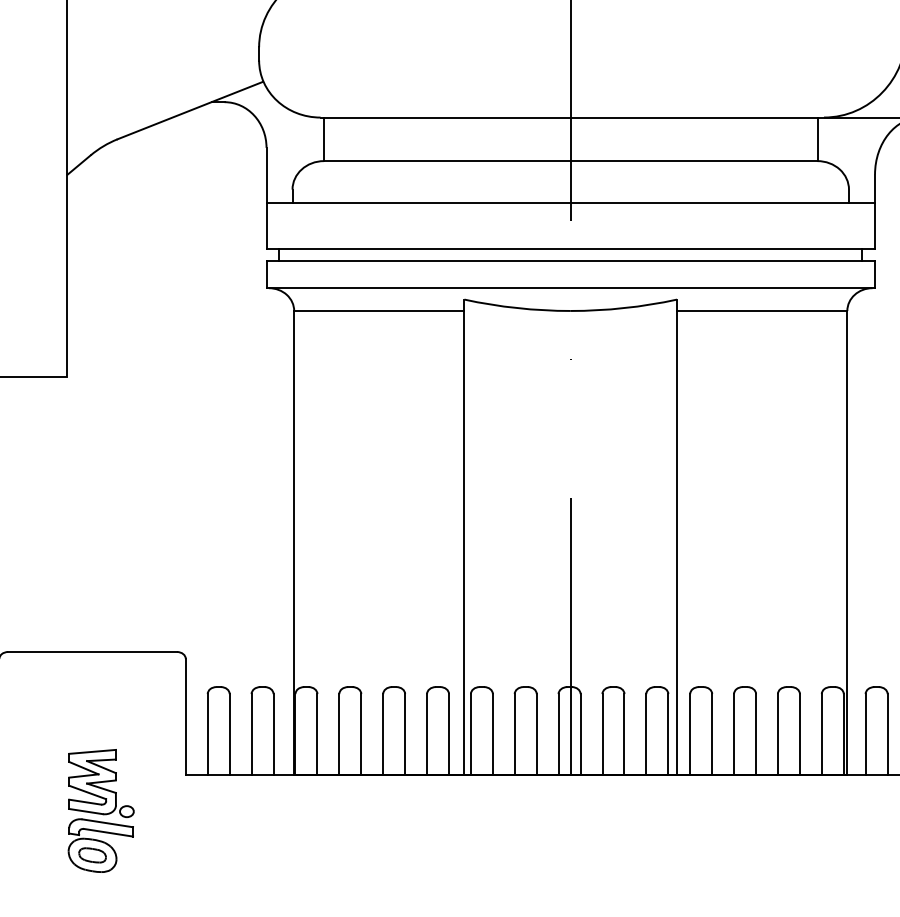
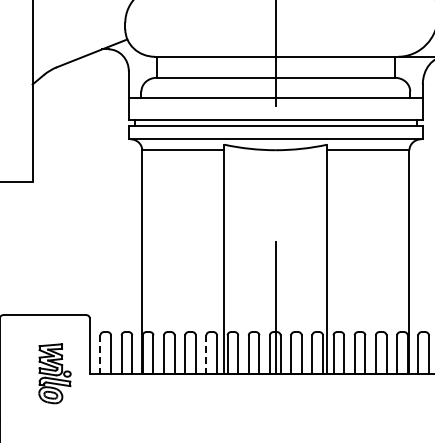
line: (207, 735) -> (100, 355), solid -> dashed
line: (427, 735) -> (206, 355), solid -> dashed
part: (100, 810) -> (54, 373), moved

